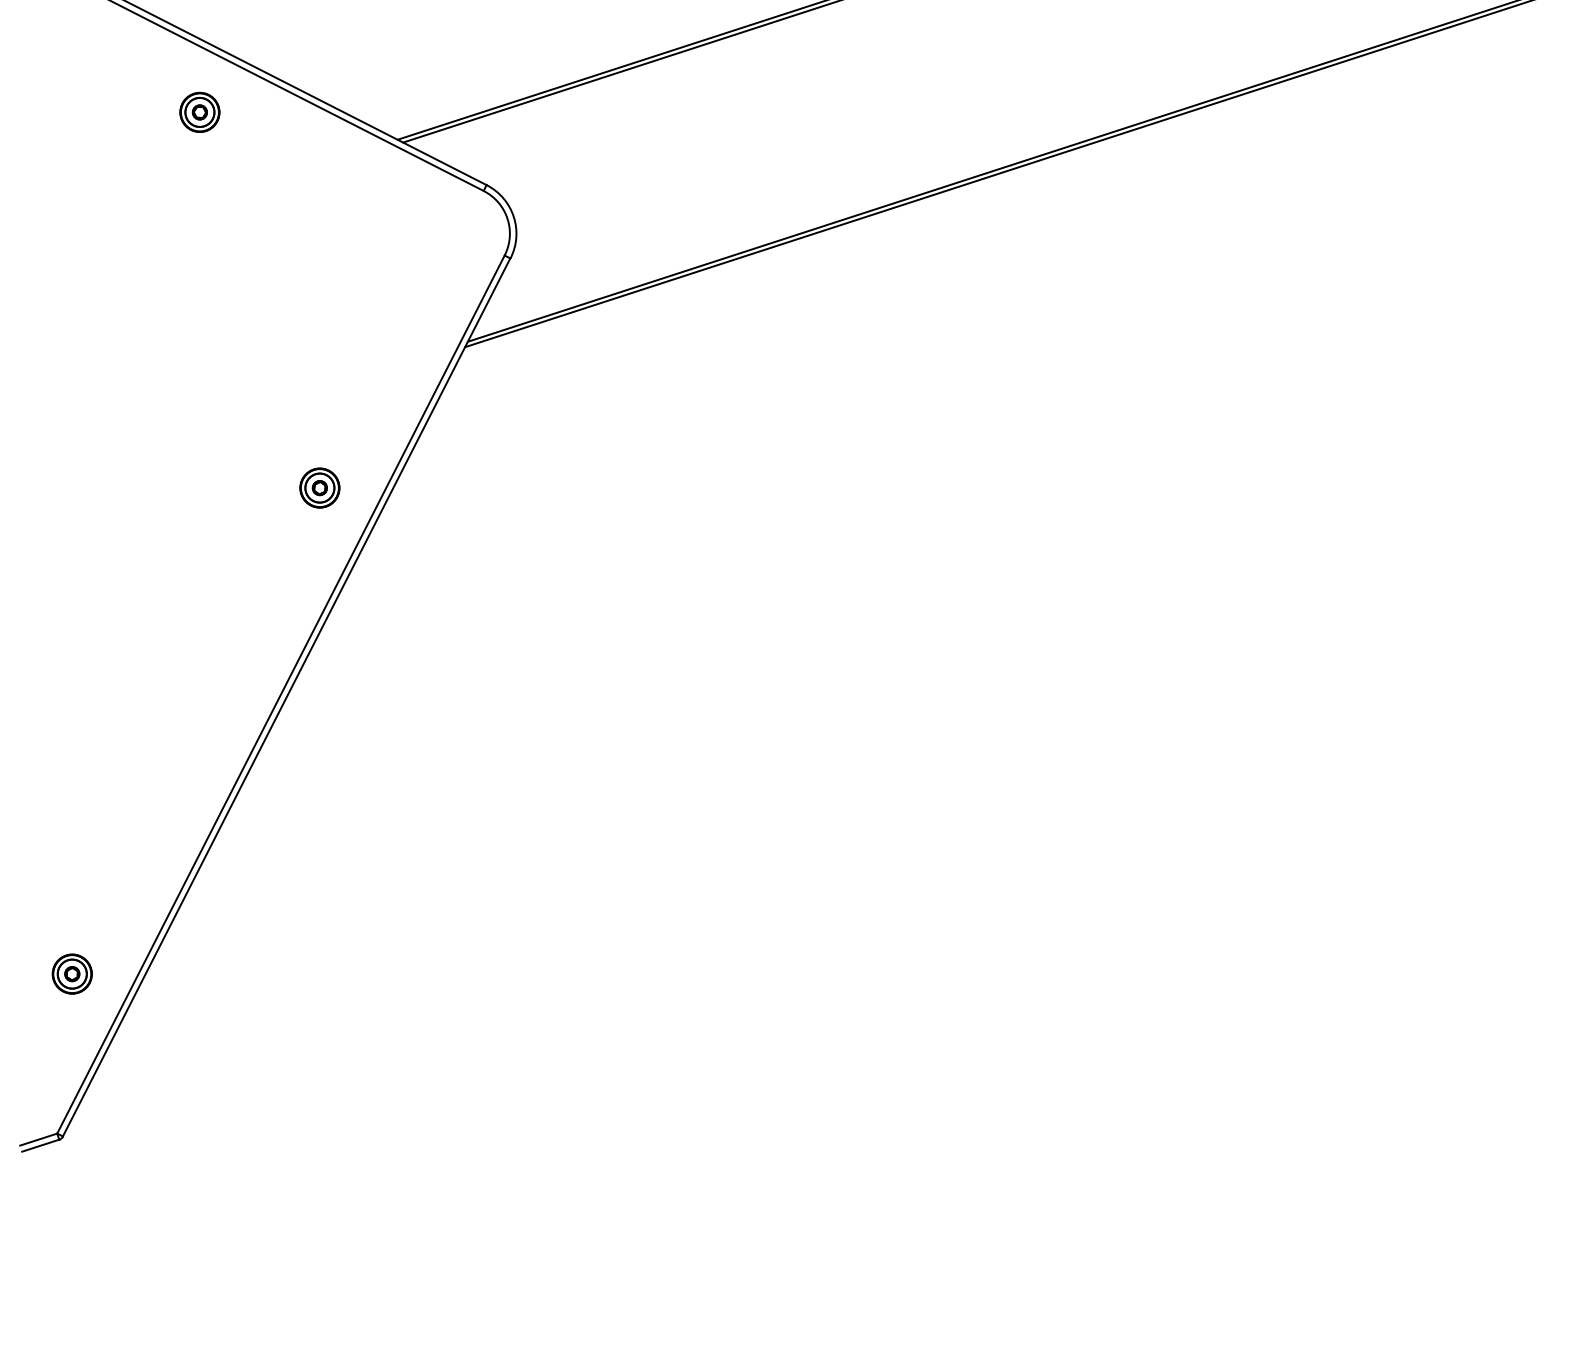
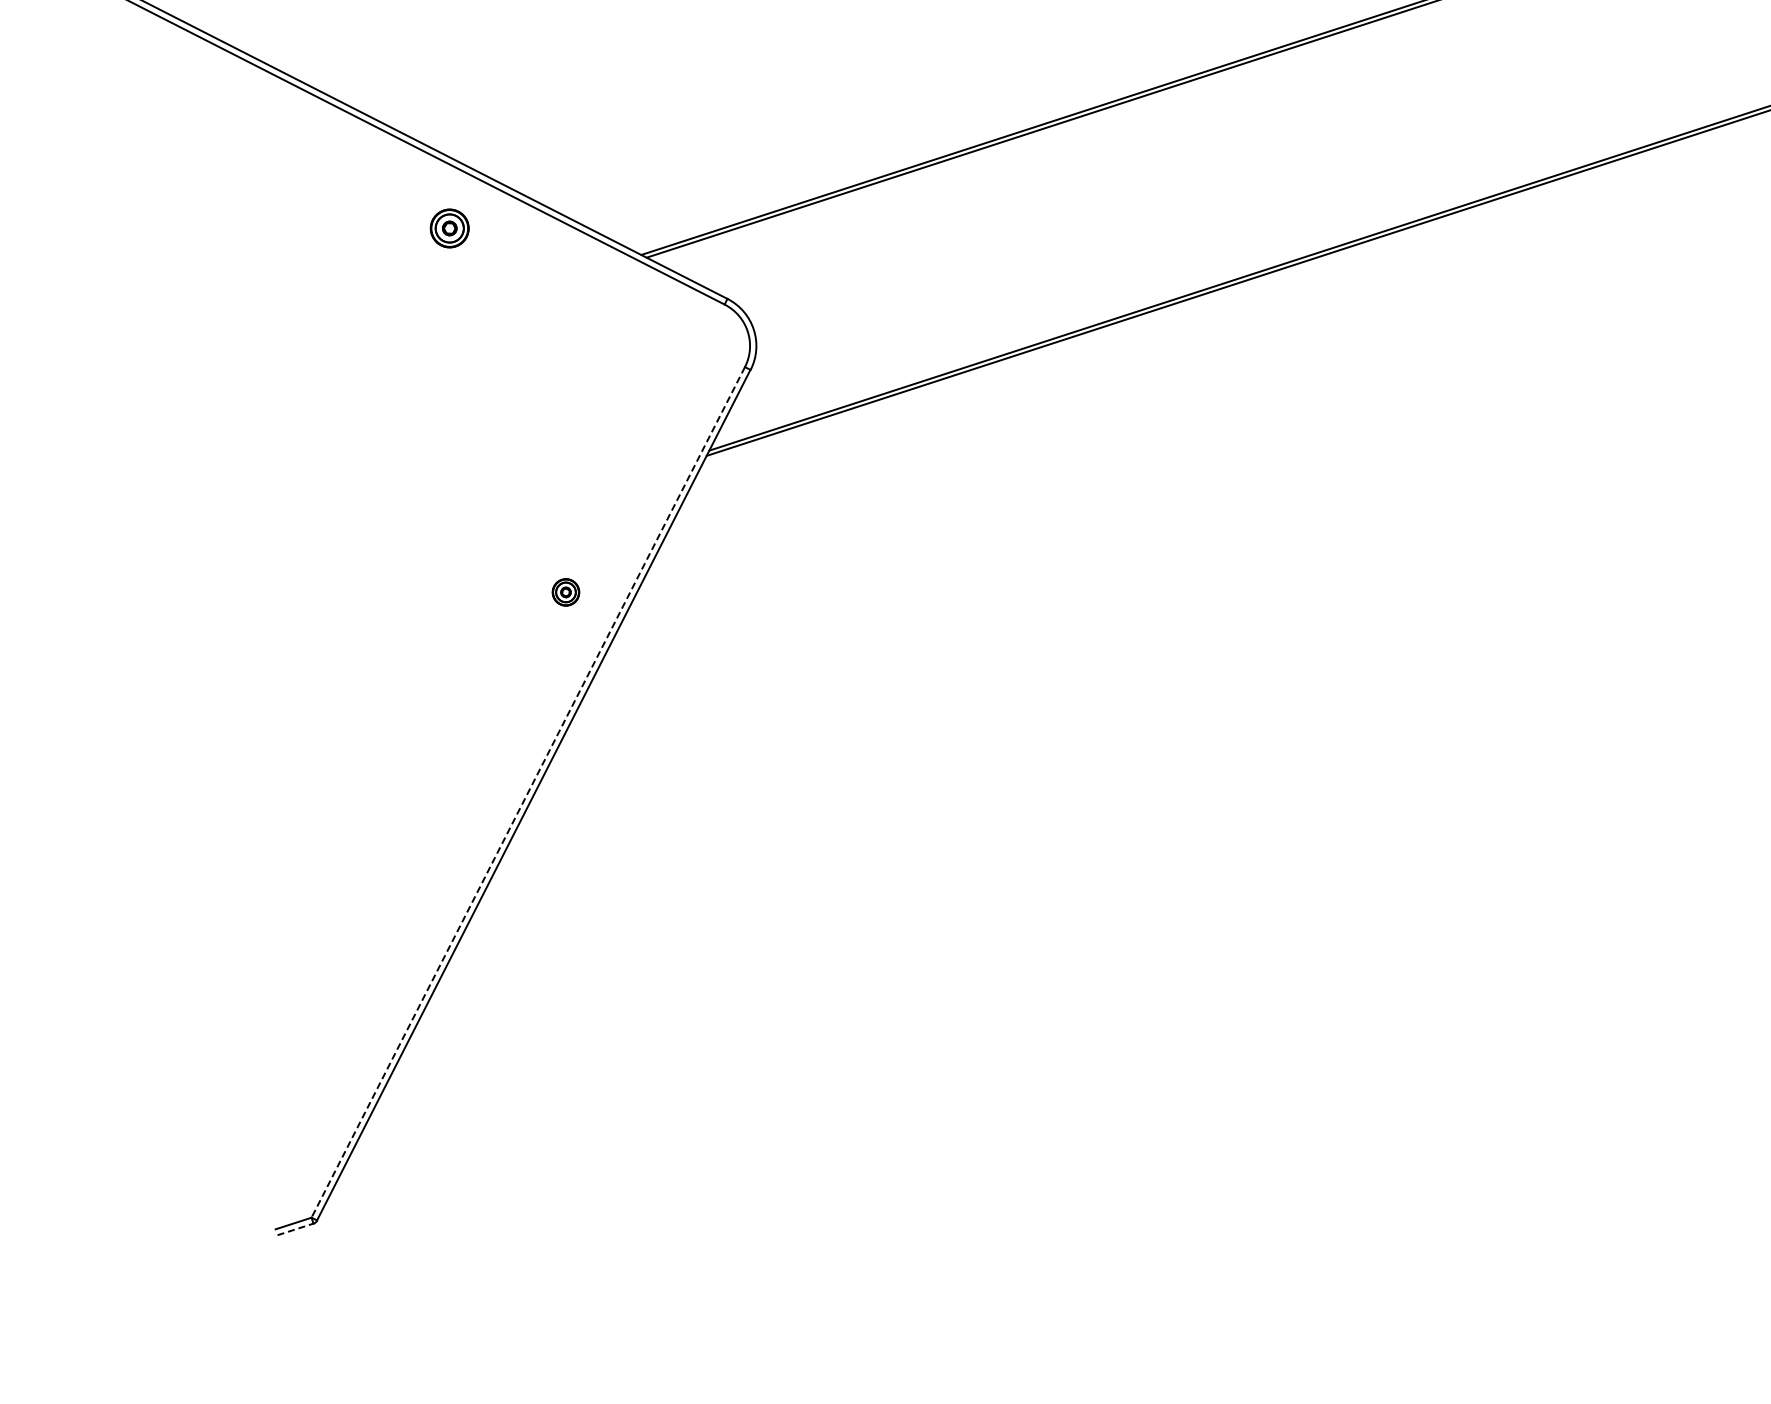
part: (319, 488) -> (565, 592), size x0.7
line: (281, 694) -> (528, 792), solid -> dashed
part: (72, 974) -> (326, 1063), removed
line: (40, 1145) -> (295, 1229), solid -> dashed

